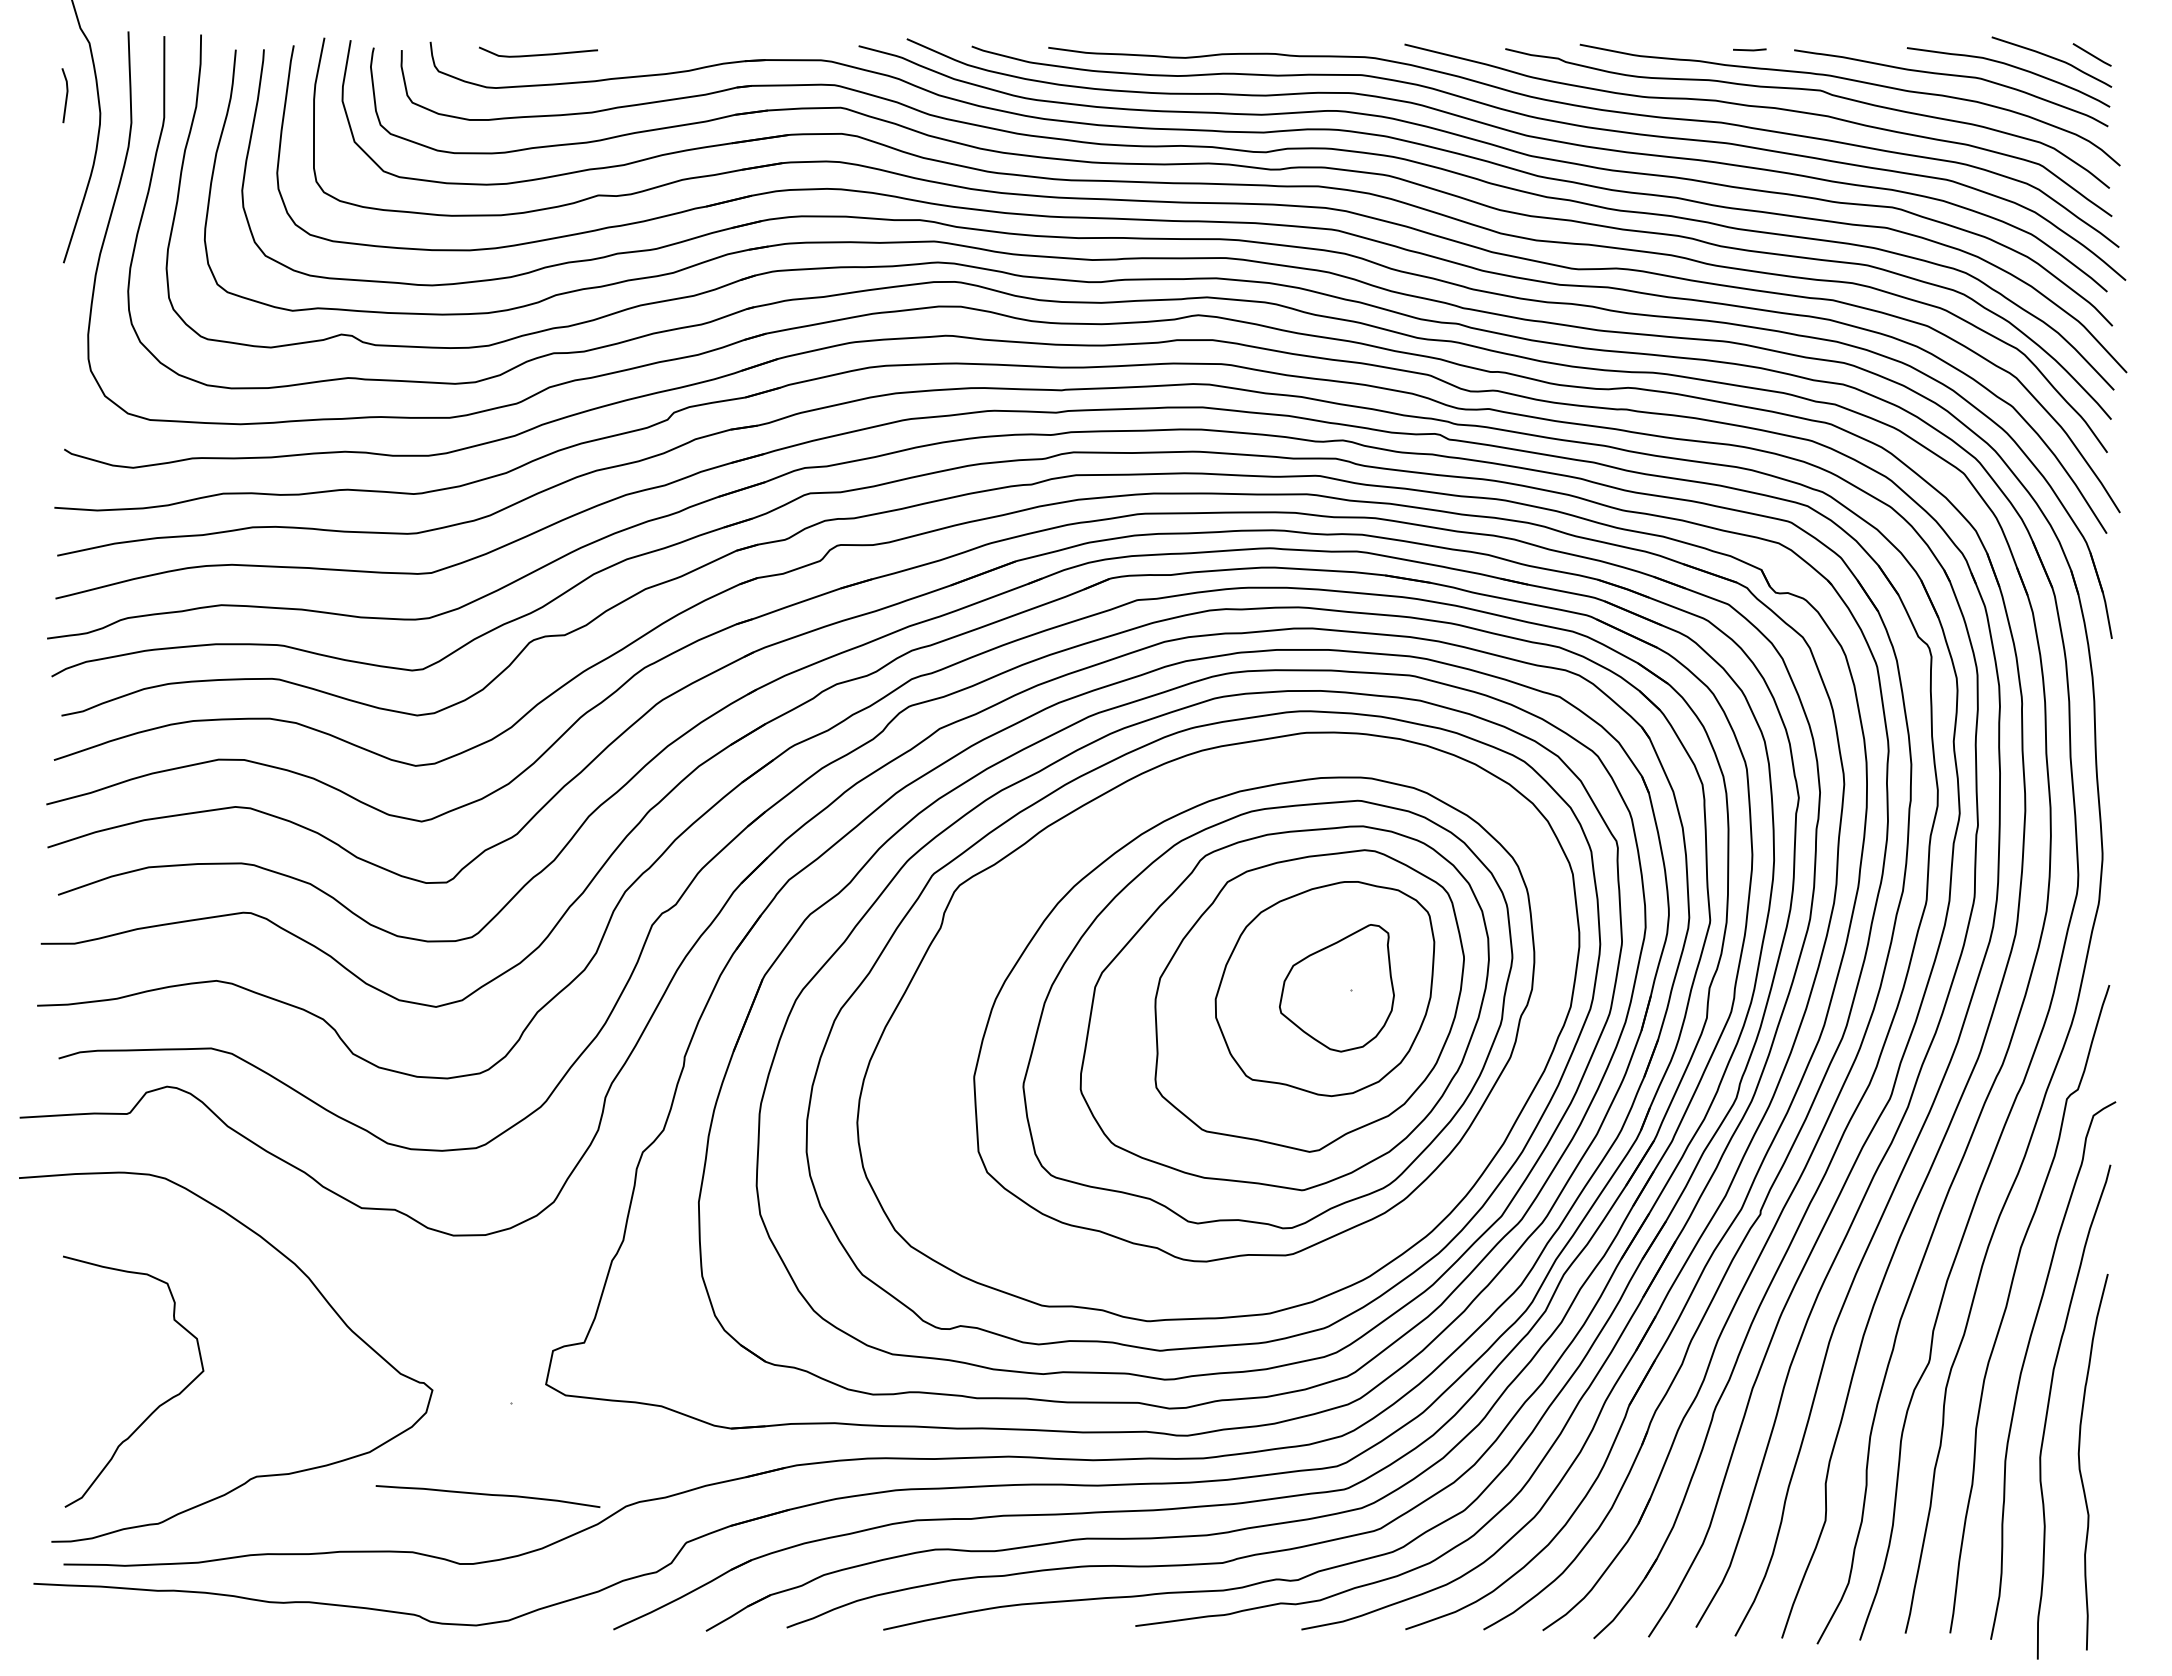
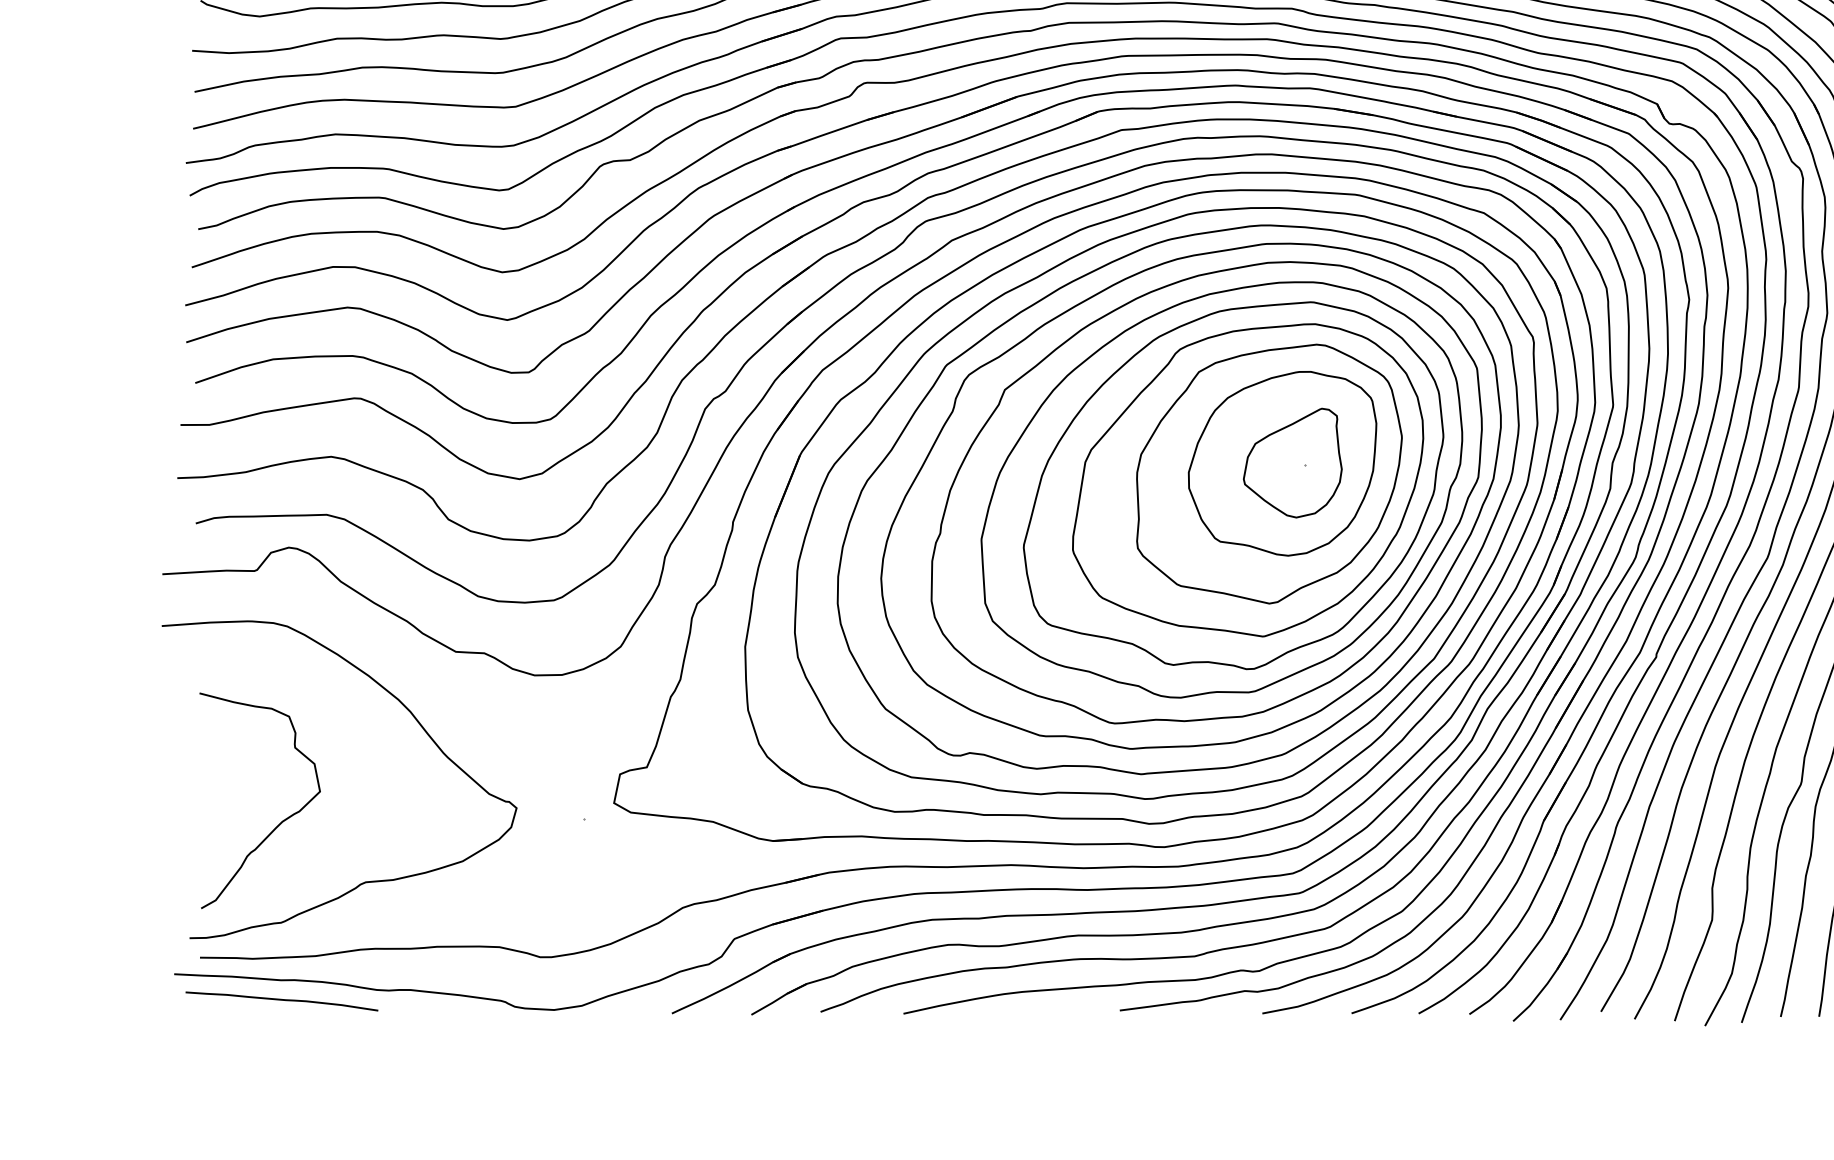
part: (1236, 1022) -> (1206, 492), added
curve: (487, 1495) -> (281, 1000), moved

